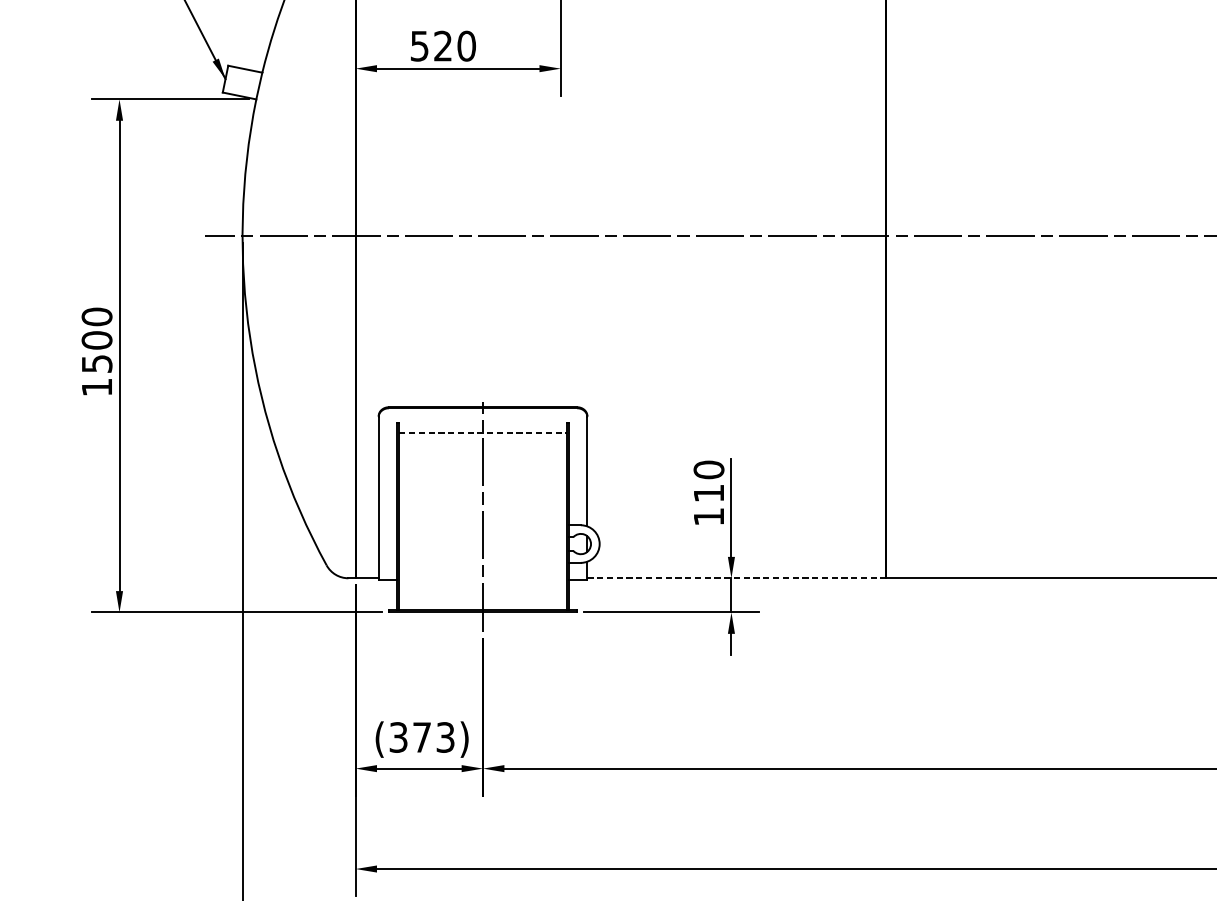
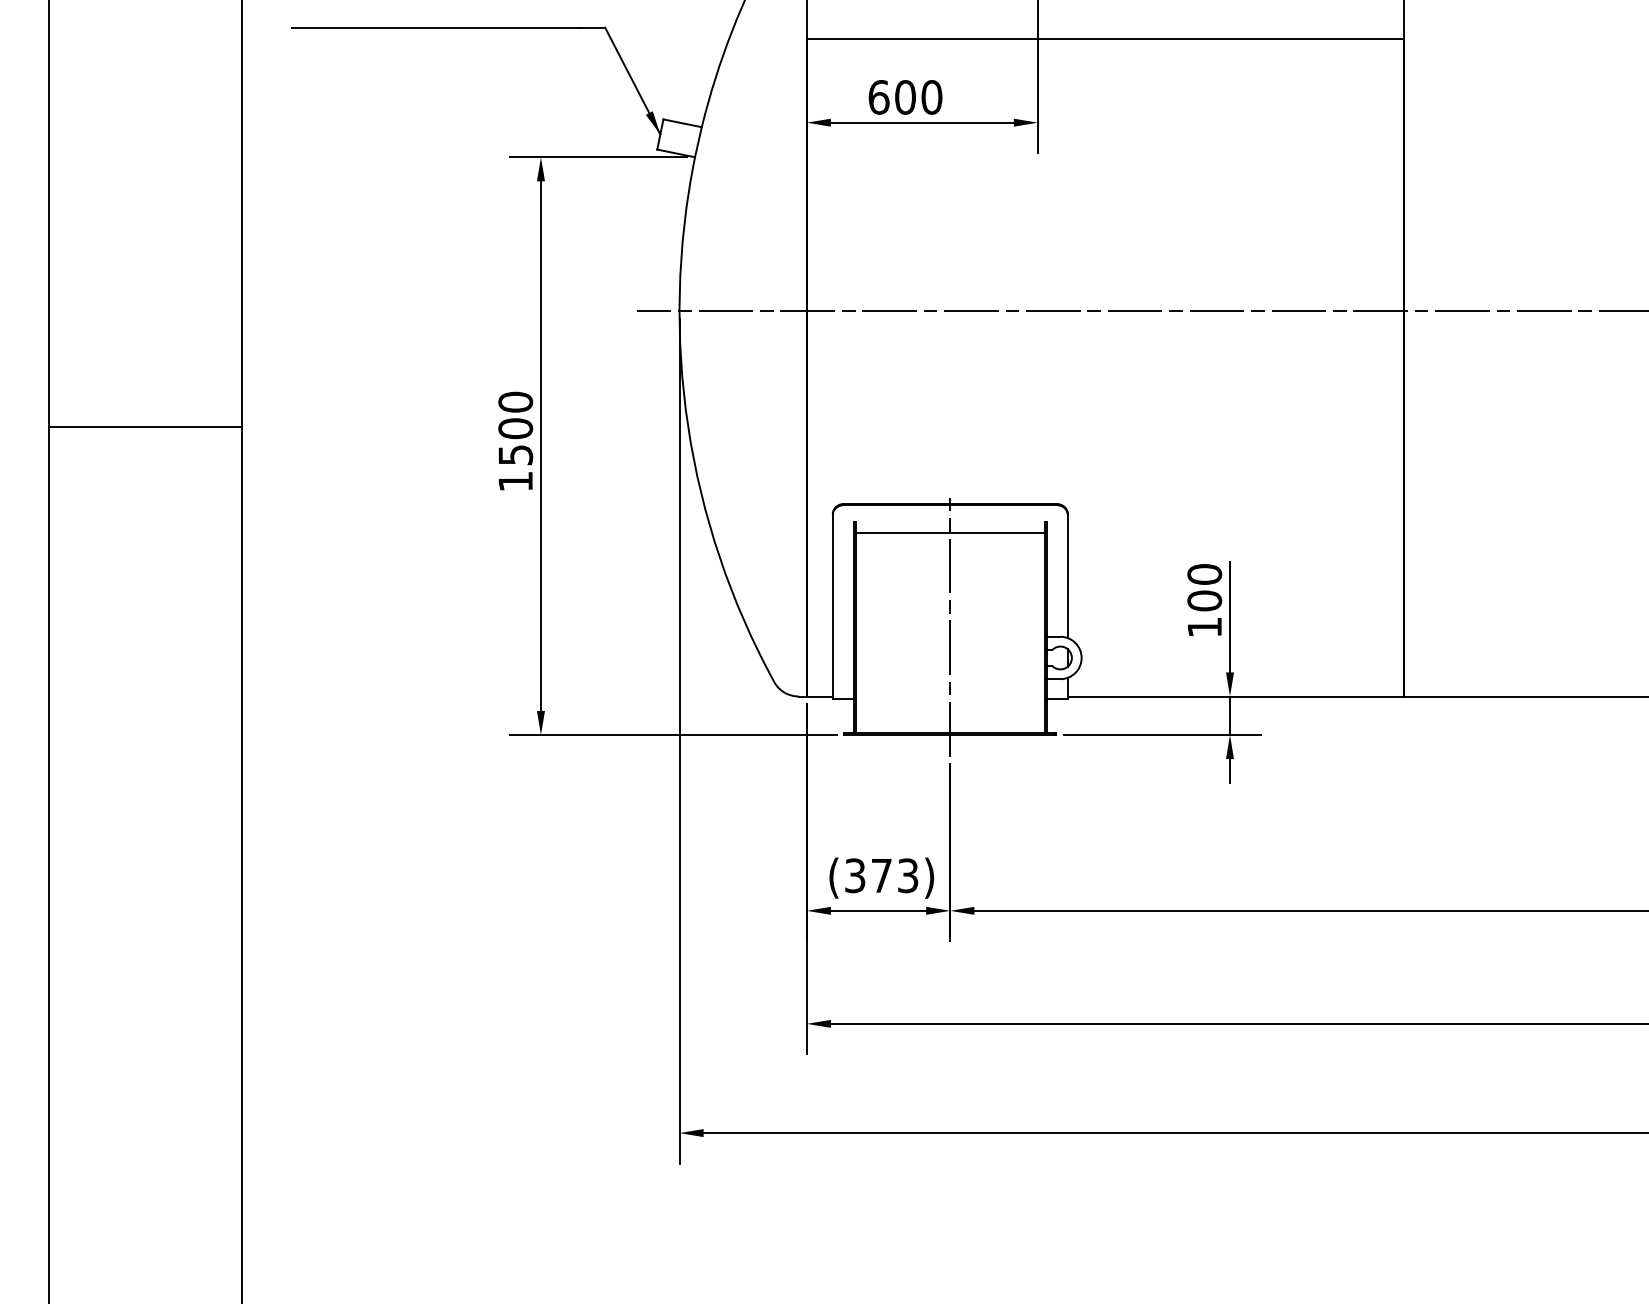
text: (430, 46) -> (891, 97), 520 -> 600
line: (483, 433) -> (950, 533), dashed -> solid
text: (708, 493) -> (1204, 600), 110 -> 100
line: (737, 578) -> (1236, 696), dashed -> solid

